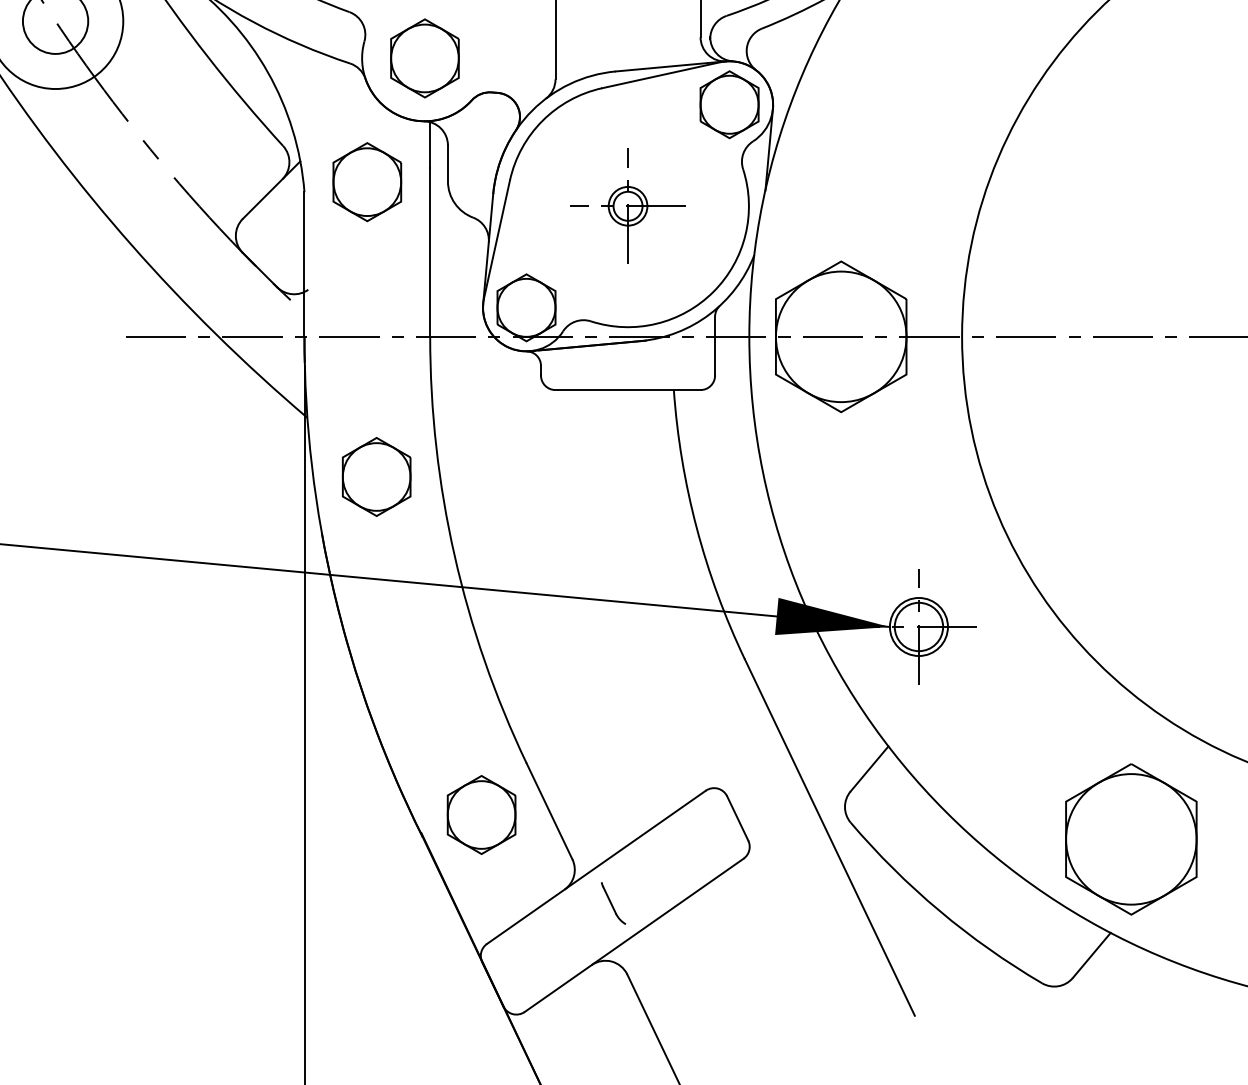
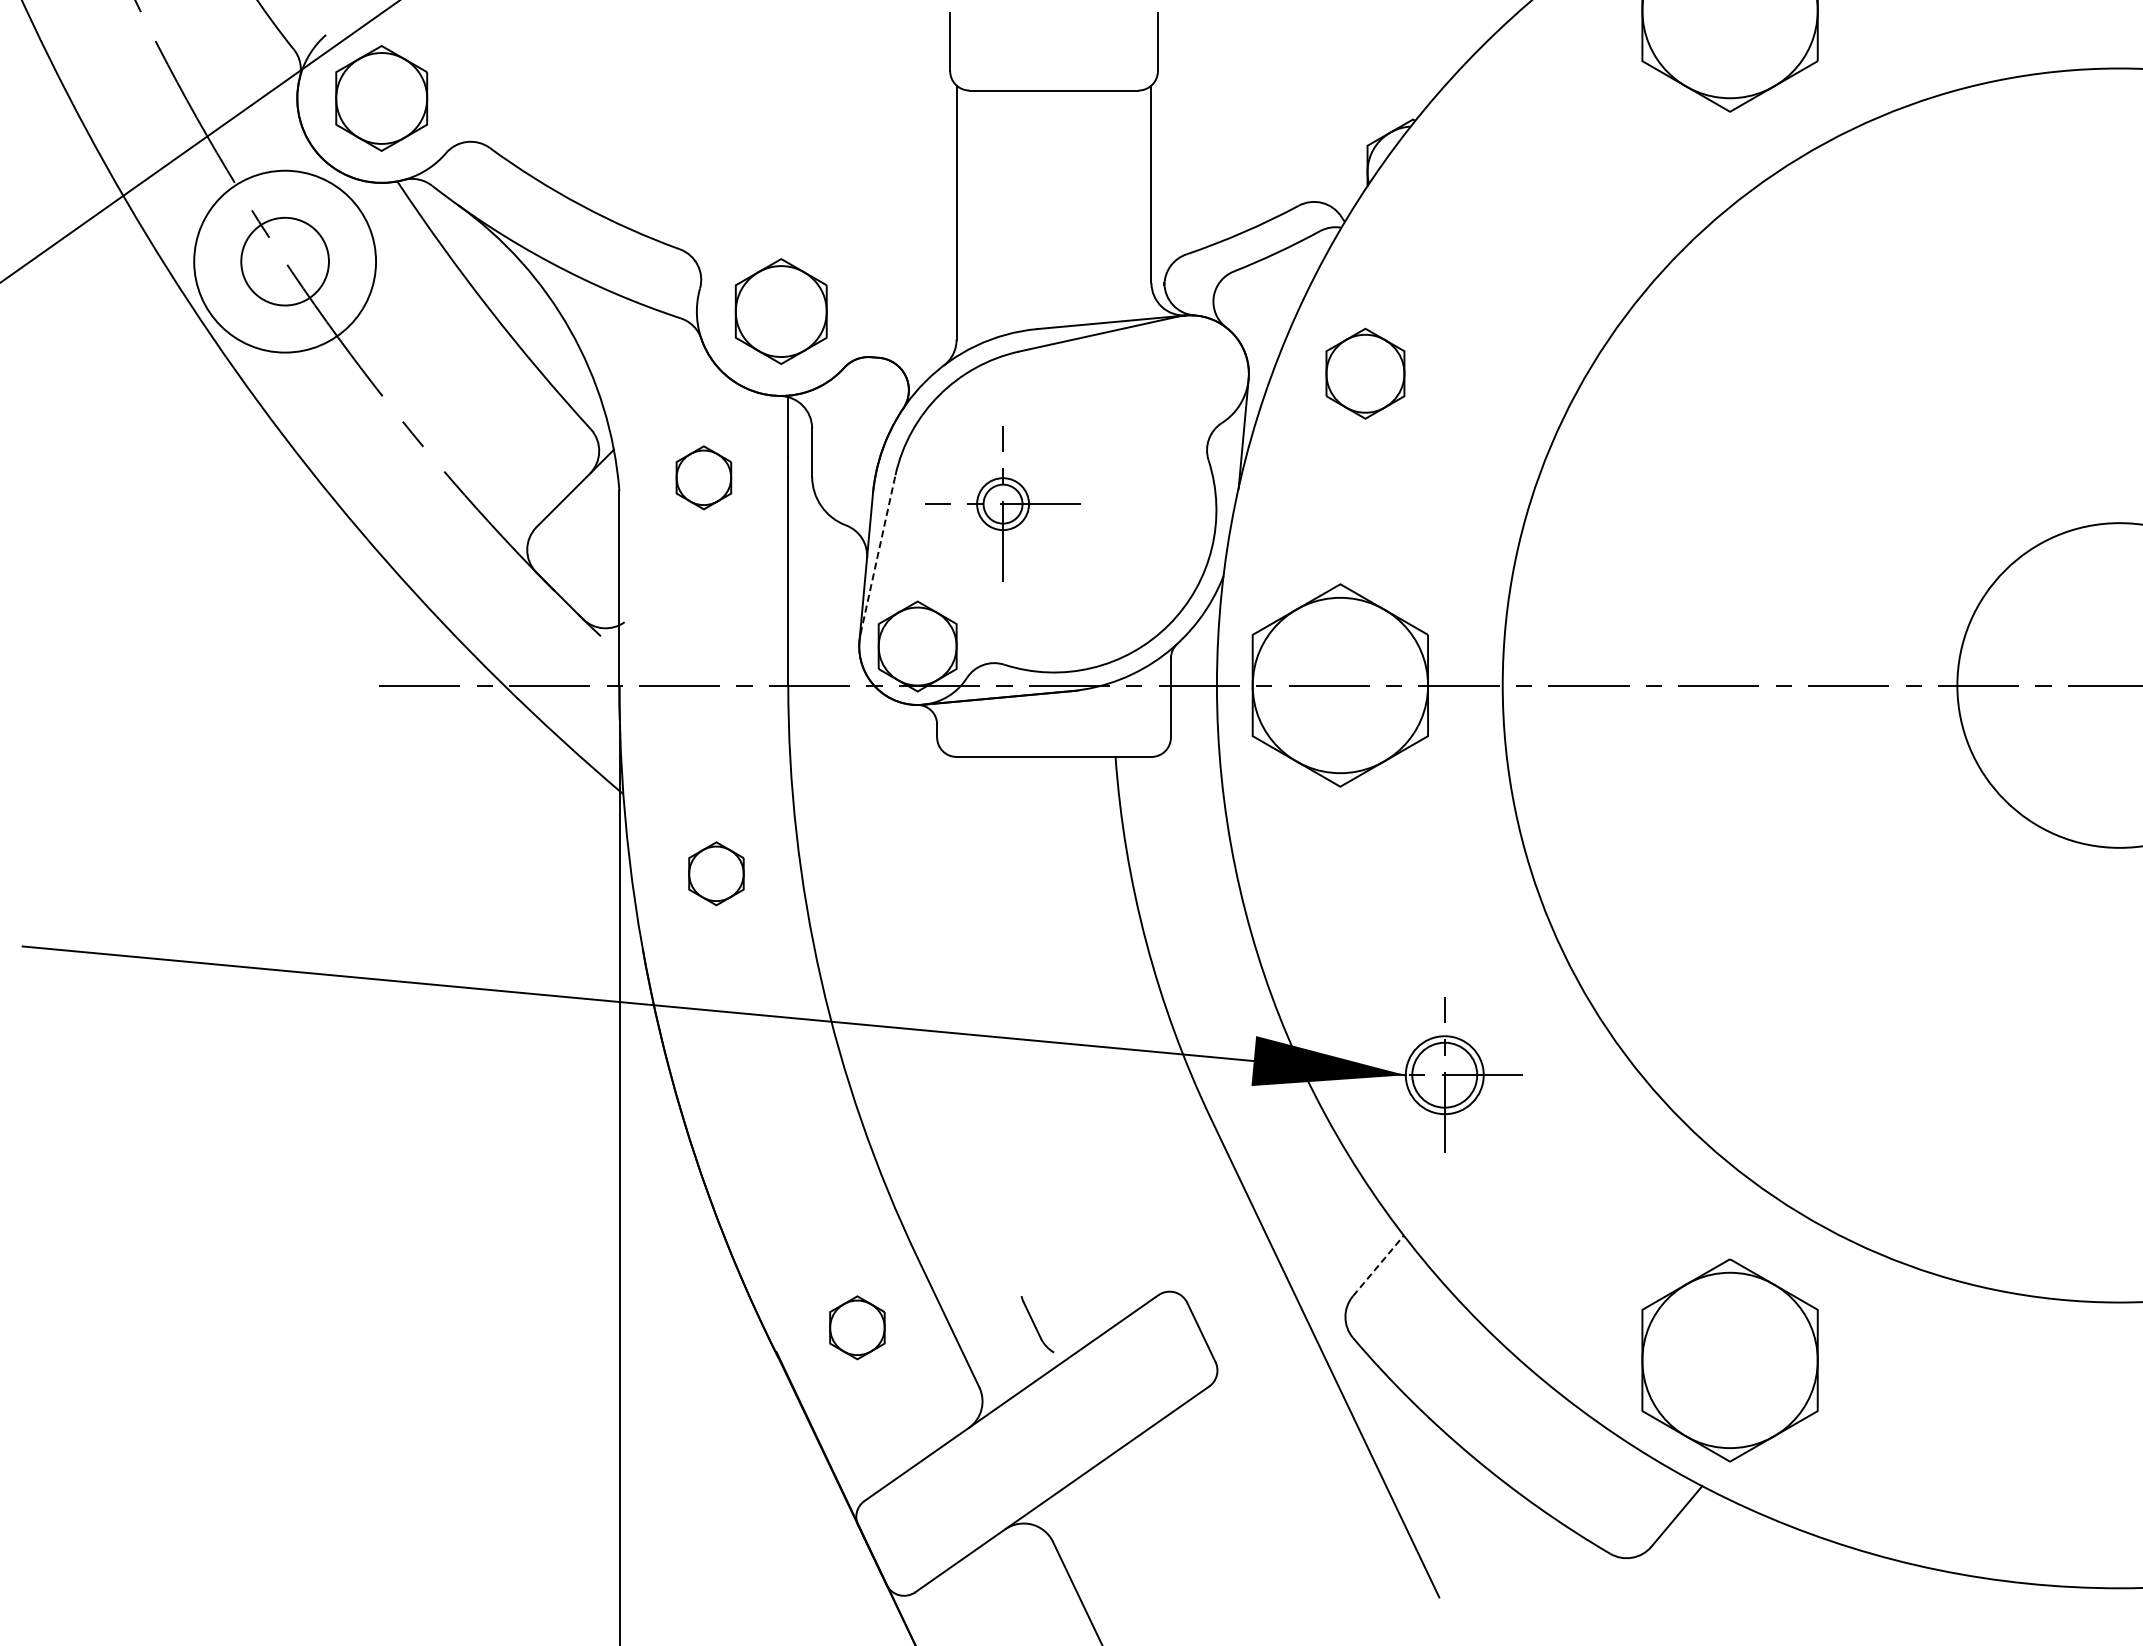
part: (729, 104) -> (1365, 373), moved
part: (367, 181) -> (703, 477), size x0.6
part: (627, 205) -> (1002, 503), moved
line: (497, 239) -> (878, 554), solid -> dashed
part: (376, 476) -> (716, 873), size x0.6
line: (869, 768) -> (1378, 1265), solid -> dashed
part: (481, 814) -> (857, 1327), size x0.6
part: (613, 903) -> (1037, 1324), moved

